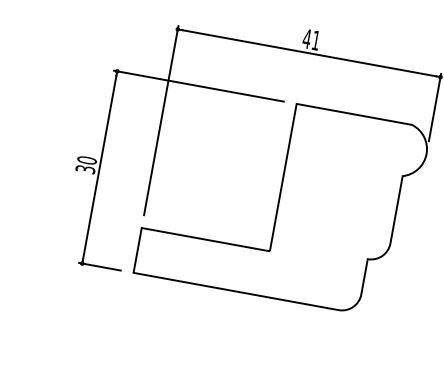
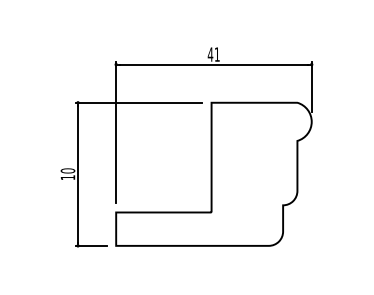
text: (84, 169) -> (67, 177), 30 -> 10

